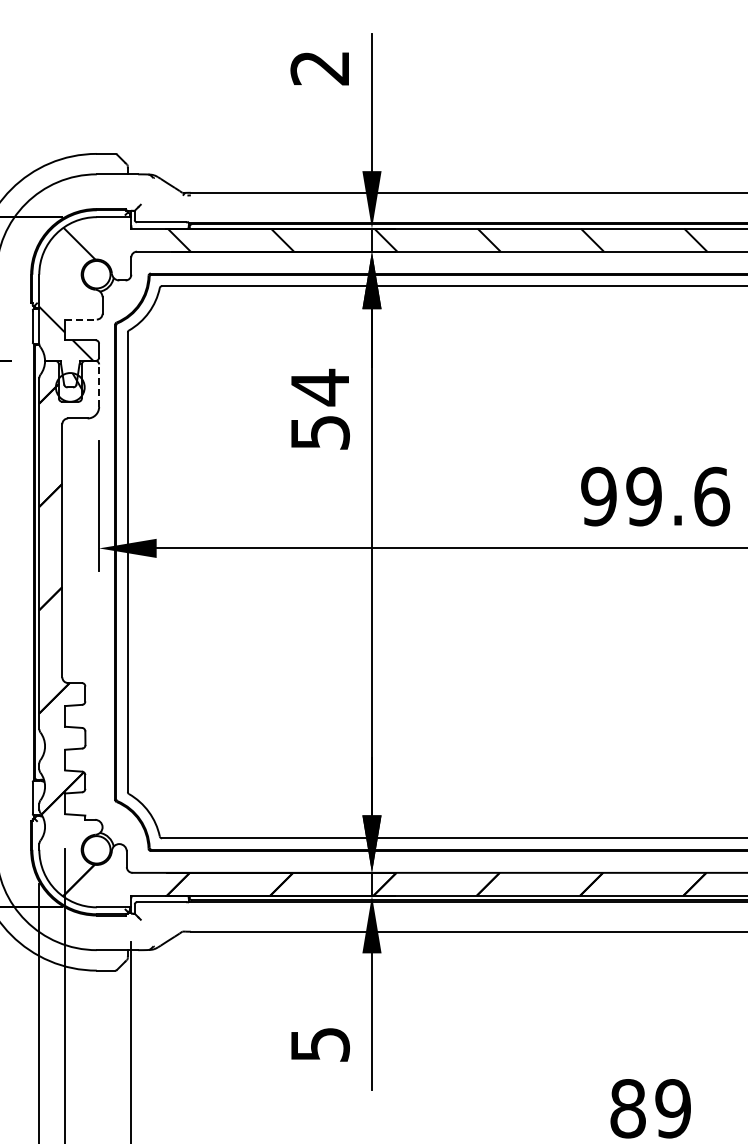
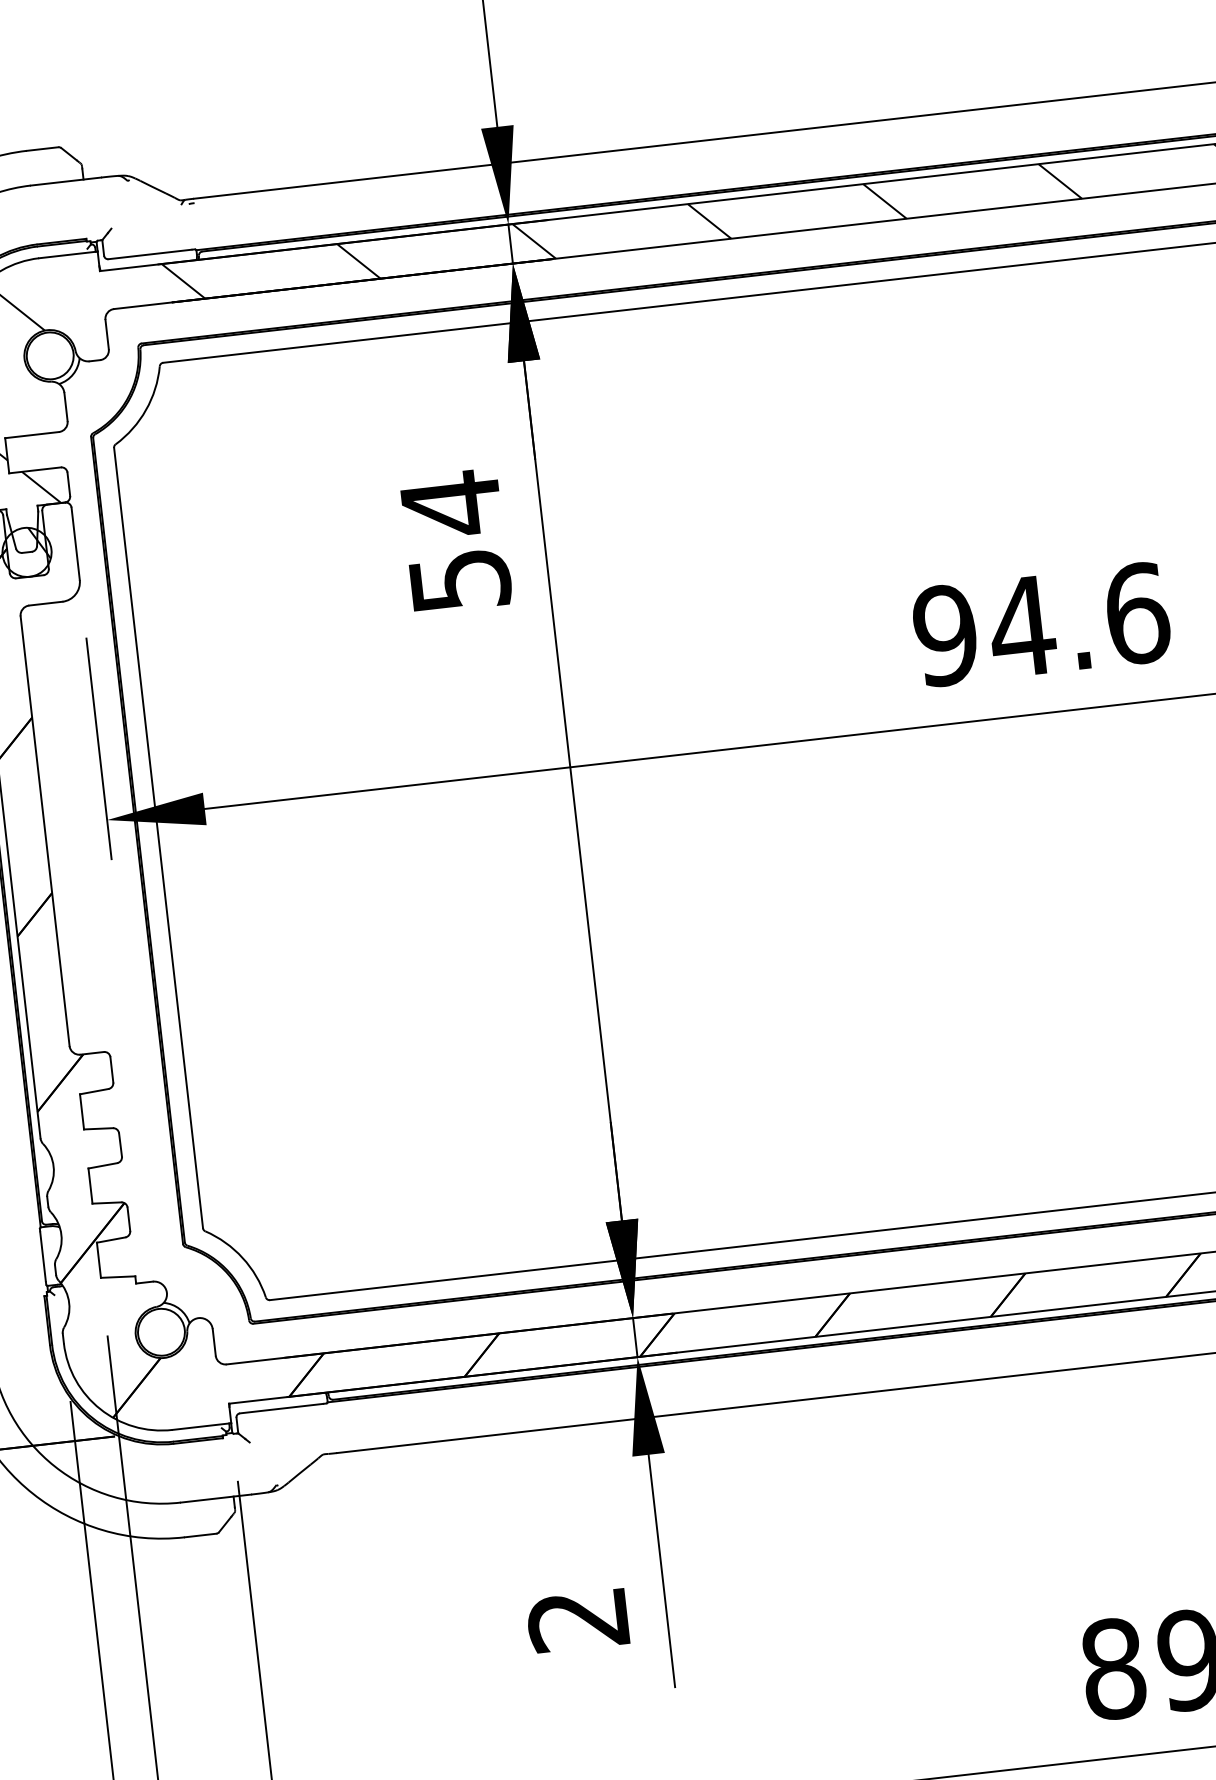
line: (81, 319) -> (32, 434), dashed -> solid
line: (99, 385) -> (76, 543), dashed -> solid
text: (643, 496) -> (1021, 626), 99.6 -> 94.6
text: (319, 1044) -> (577, 1619), 5 -> 2

